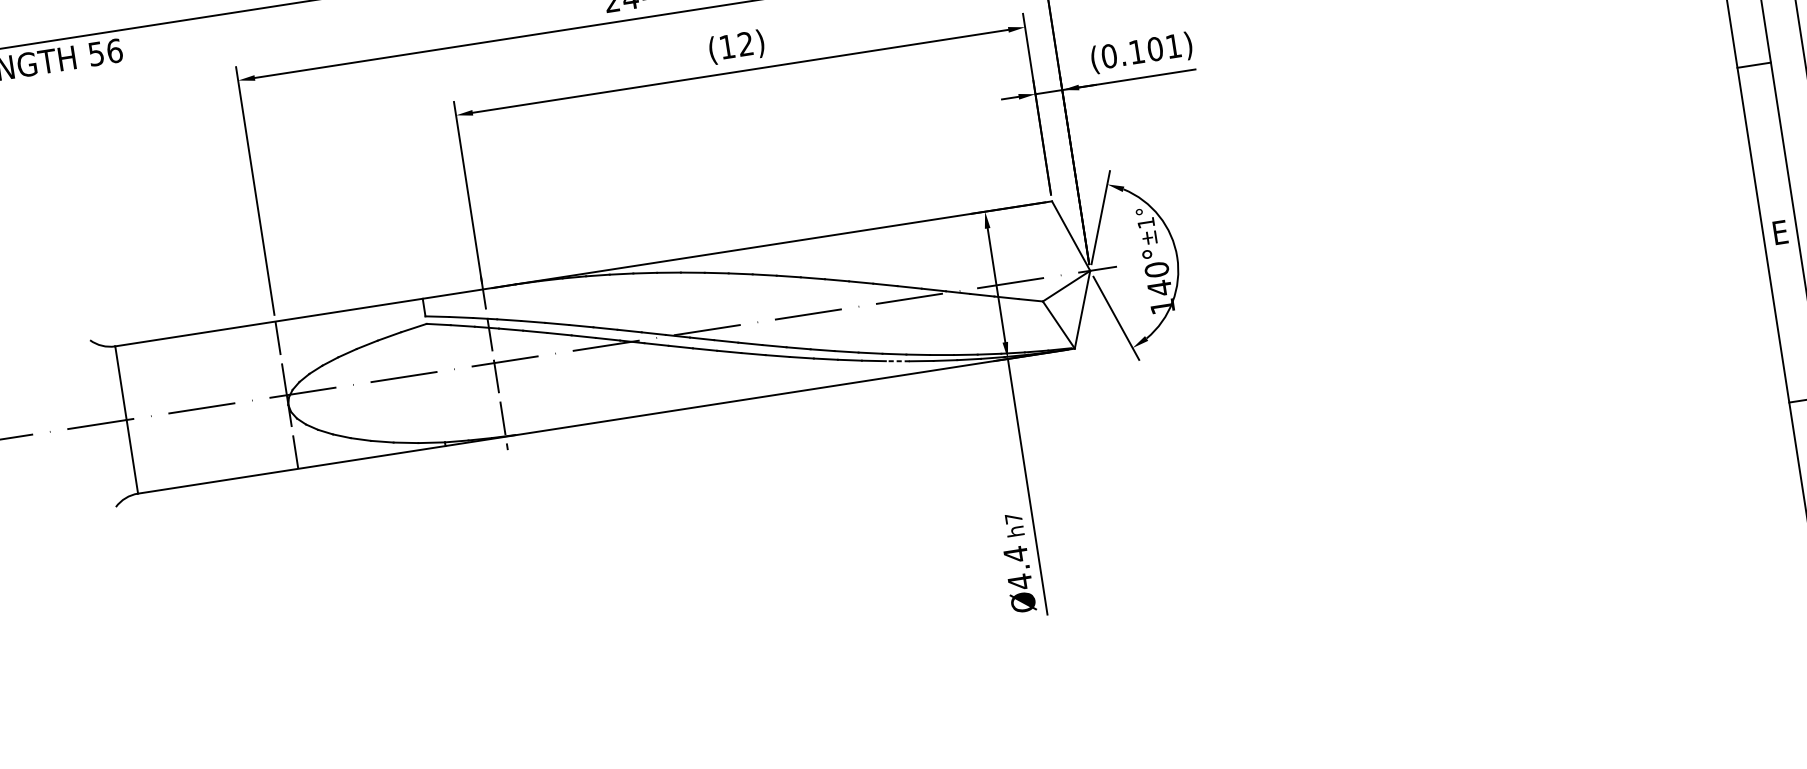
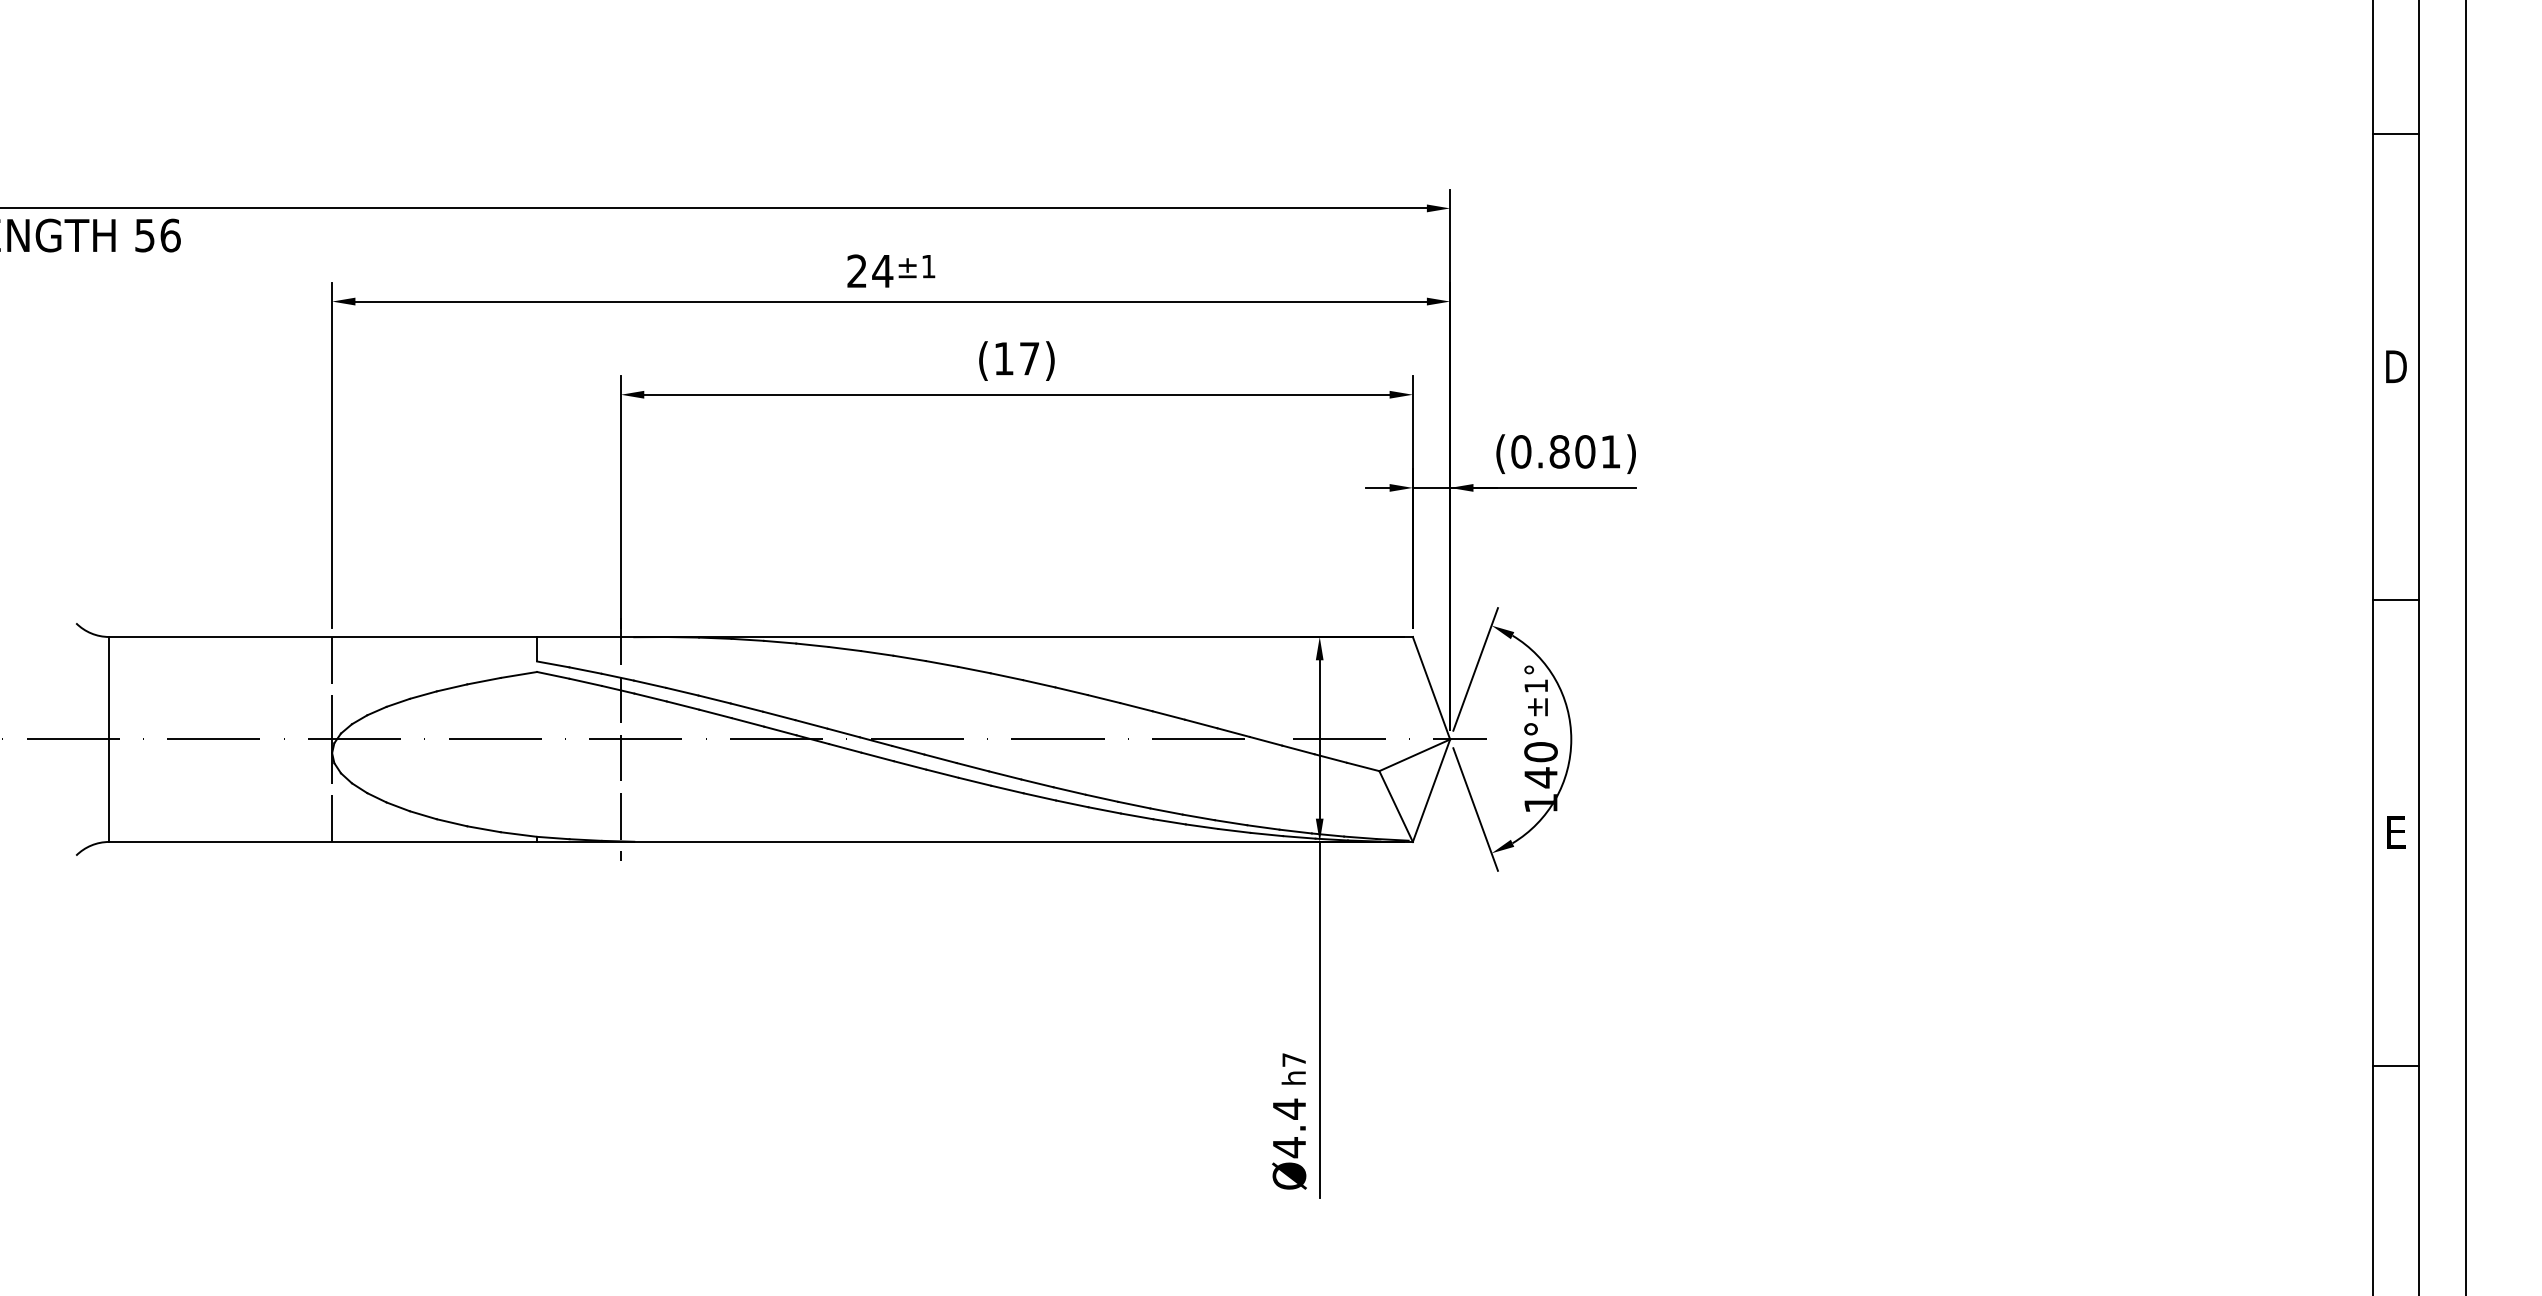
text: (745, 43) -> (1029, 358), (12) -> (17)
text: (1136, 51) -> (1559, 451), (0.101) -> (0.801)
line: (897, 361) -> (1169, 821), dashed -> solid

